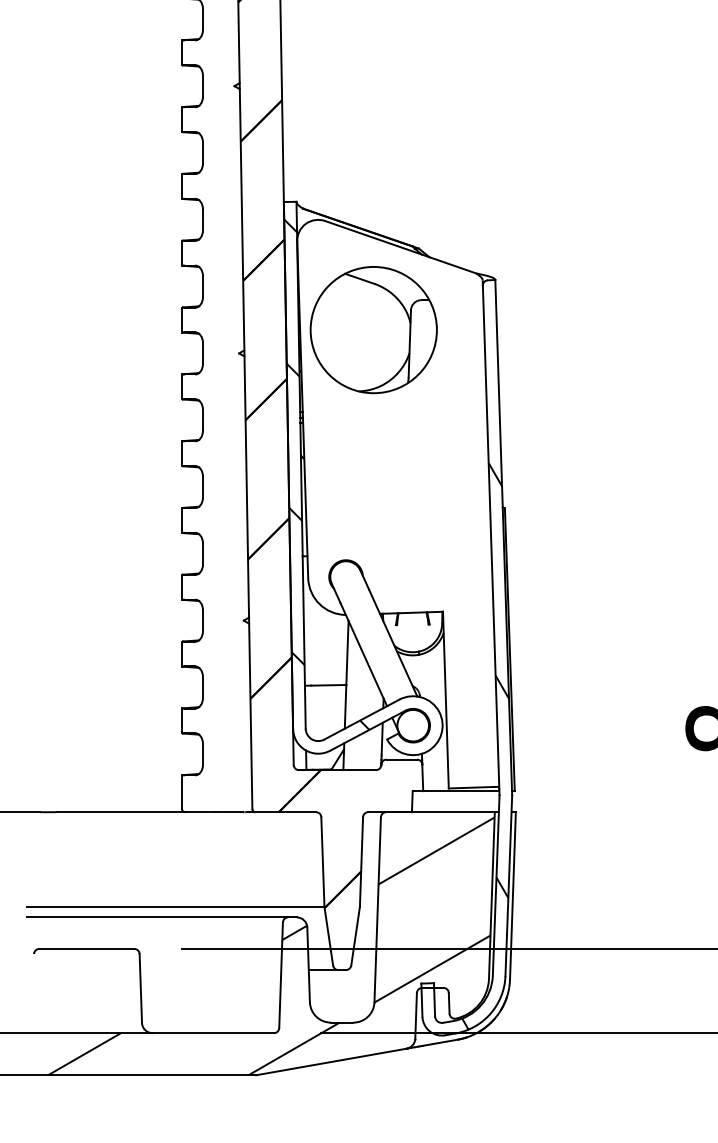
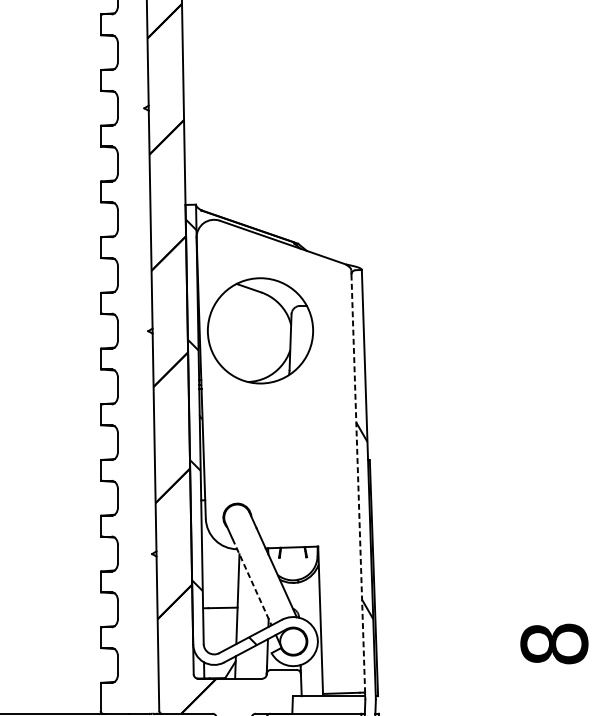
part: (373, 330) -> (260, 331), moved
line: (491, 540) -> (358, 487), solid -> dashed
line: (363, 654) -> (251, 582), solid -> dashed

